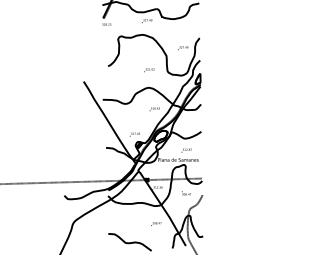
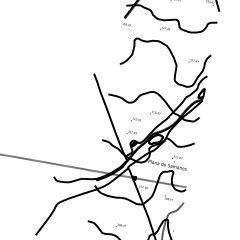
text: (149, 70) -> (136, 120), moved
text: (156, 223) -> (121, 225), moved

